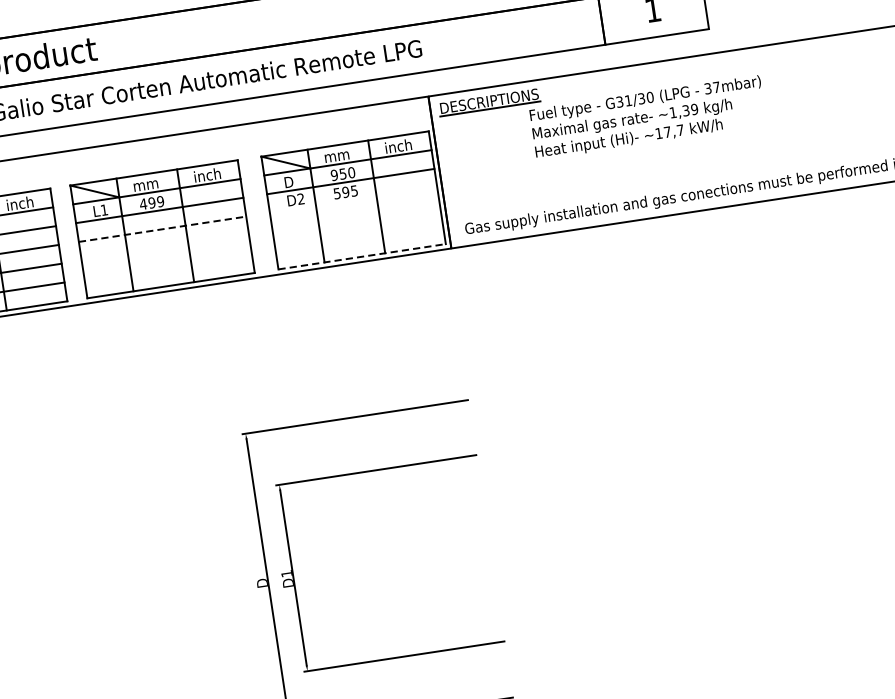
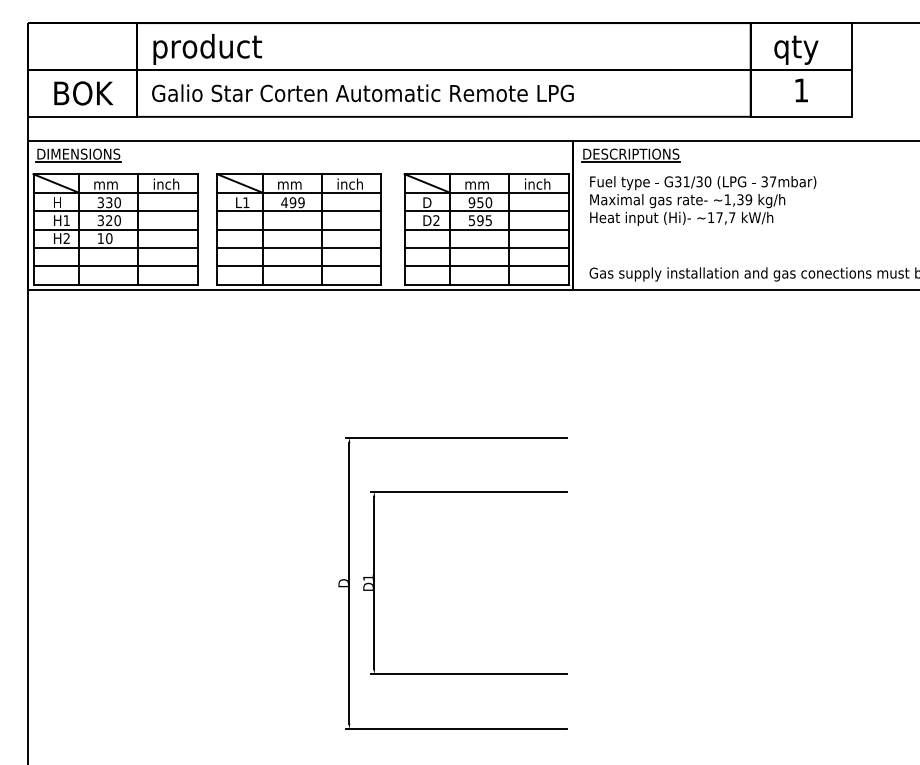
text: (648, 118) -> (703, 201), moved
line: (353, 200) -> (486, 229), added
line: (356, 218) -> (486, 247), added
line: (162, 229) -> (299, 229), dashed -> solid
line: (359, 238) -> (486, 266), added
line: (165, 247) -> (299, 247), added
line: (362, 256) -> (487, 284), dashed -> solid
line: (168, 266) -> (299, 266), added

